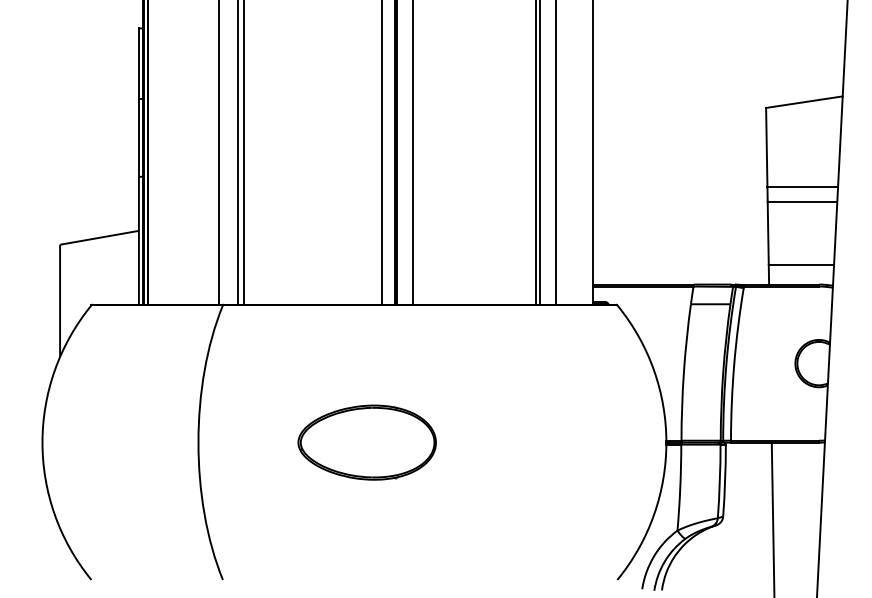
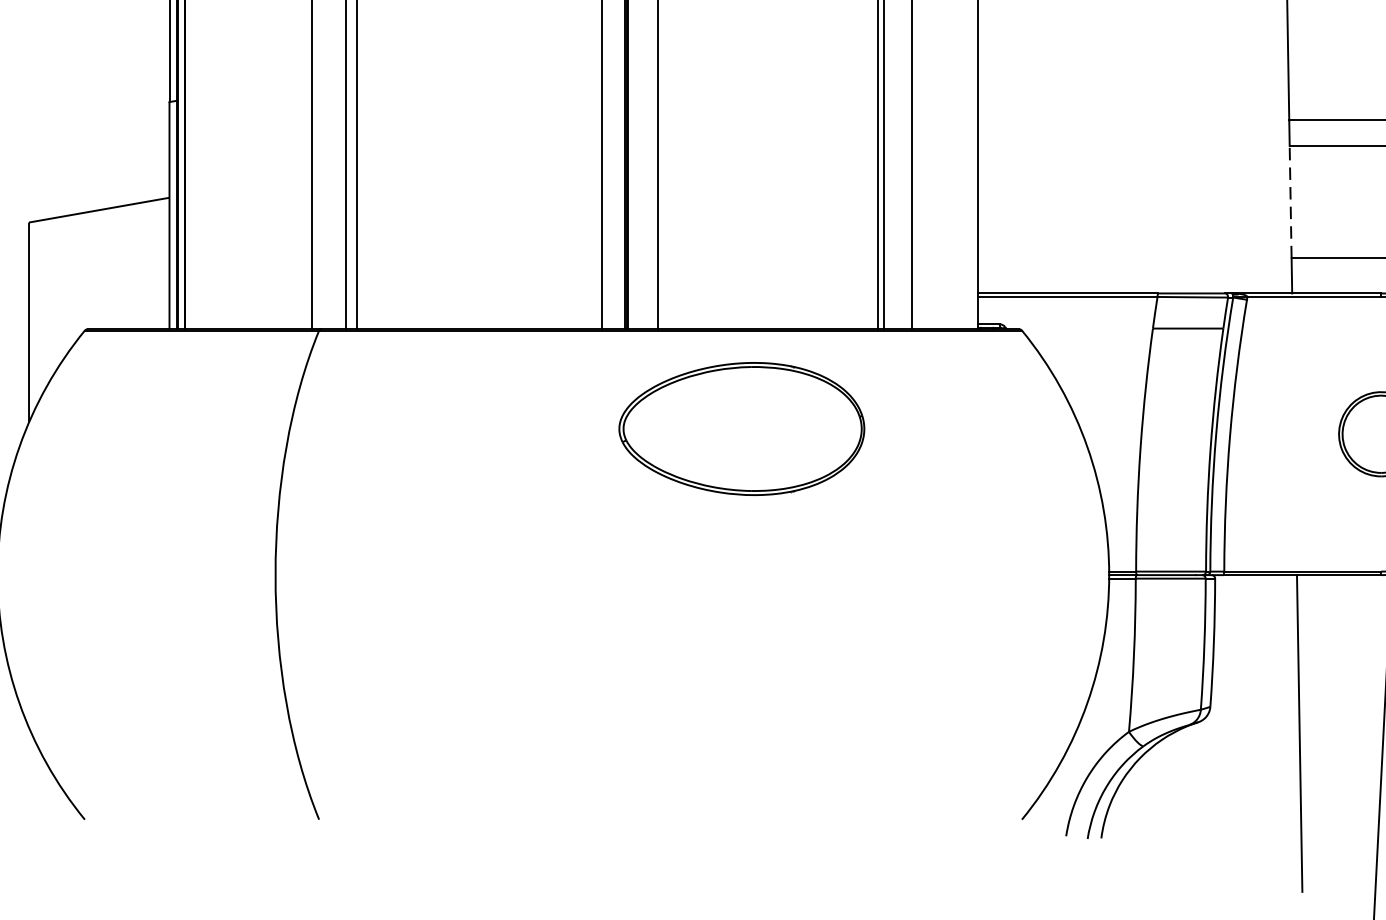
line: (768, 233) -> (1291, 202), solid -> dashed
part: (366, 442) -> (740, 428), moved

